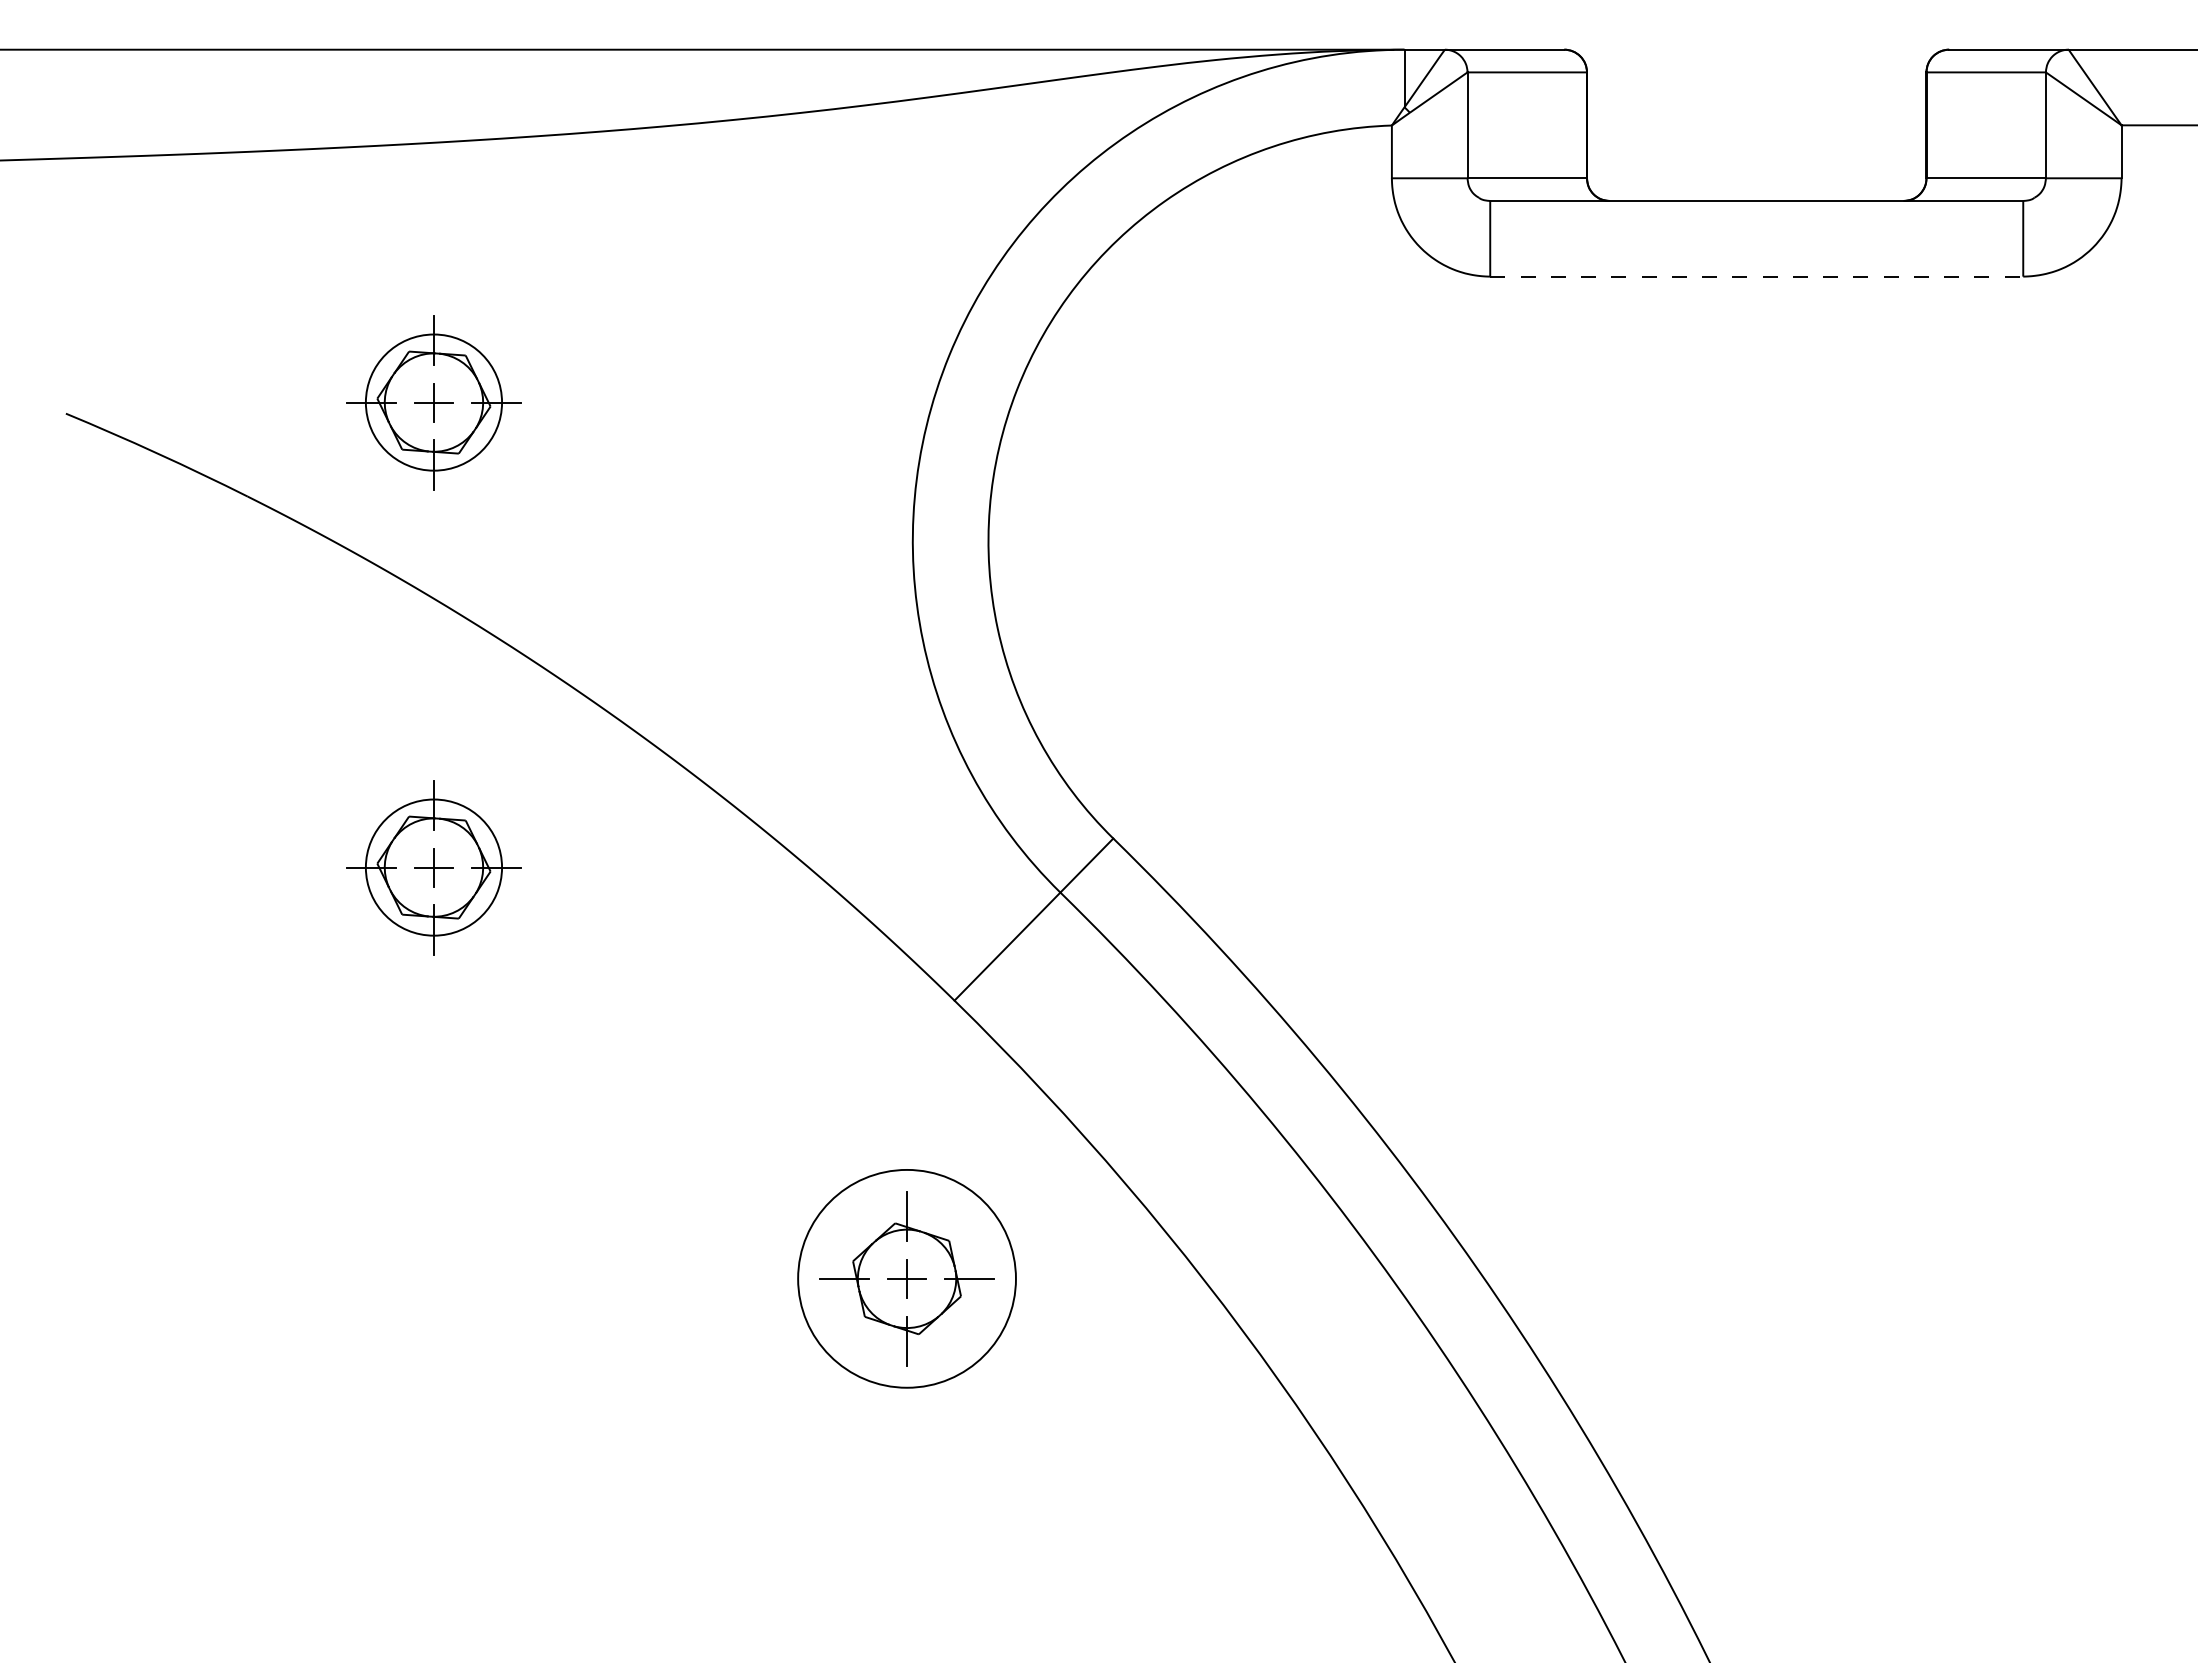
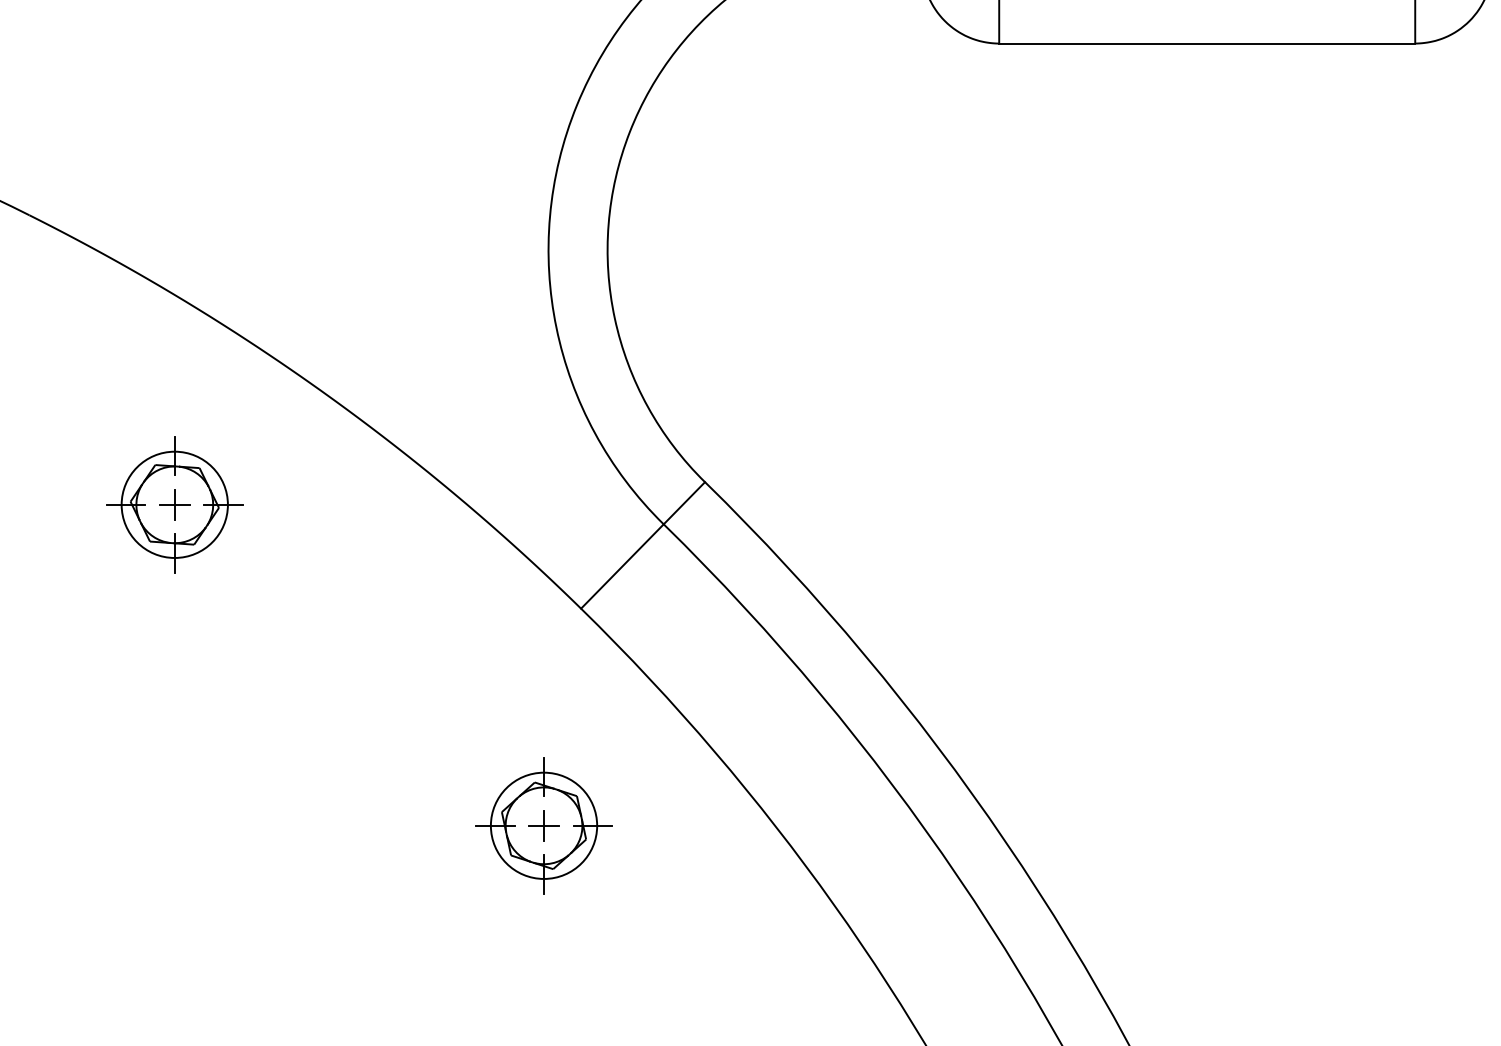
line: (1756, 276) -> (1207, 43), dashed -> solid
part: (433, 402) -> (174, 141), removed
circle: (906, 1278) -> (543, 825), size x0.62

